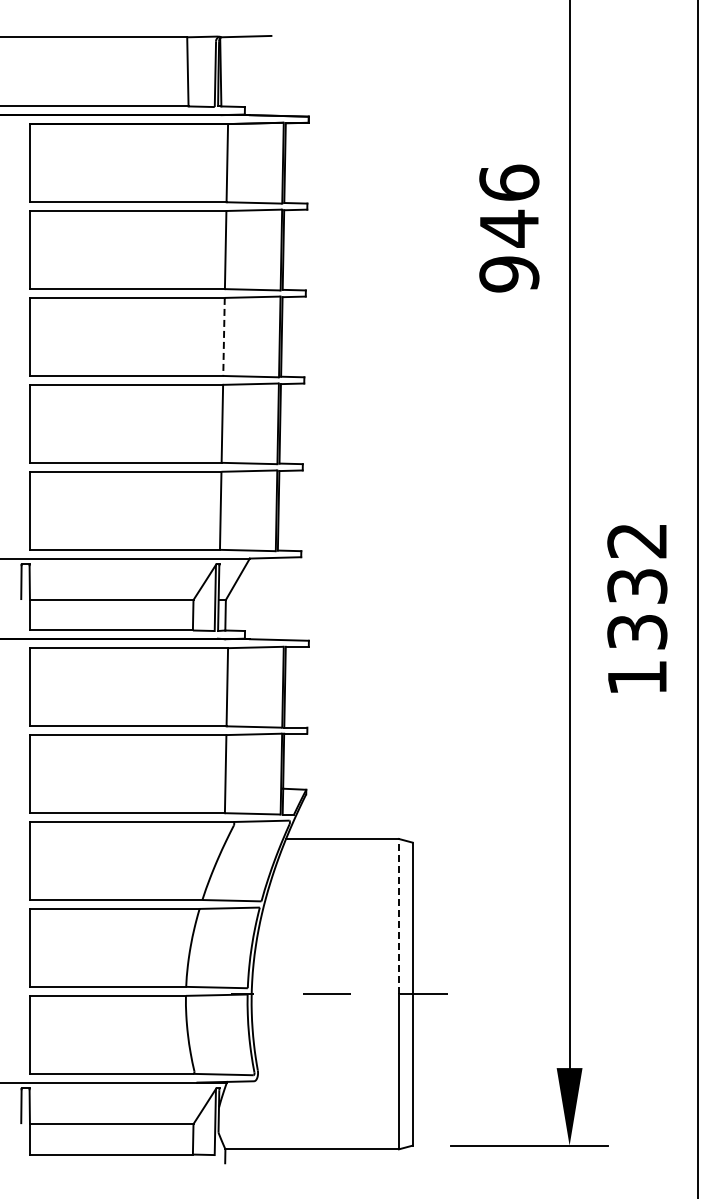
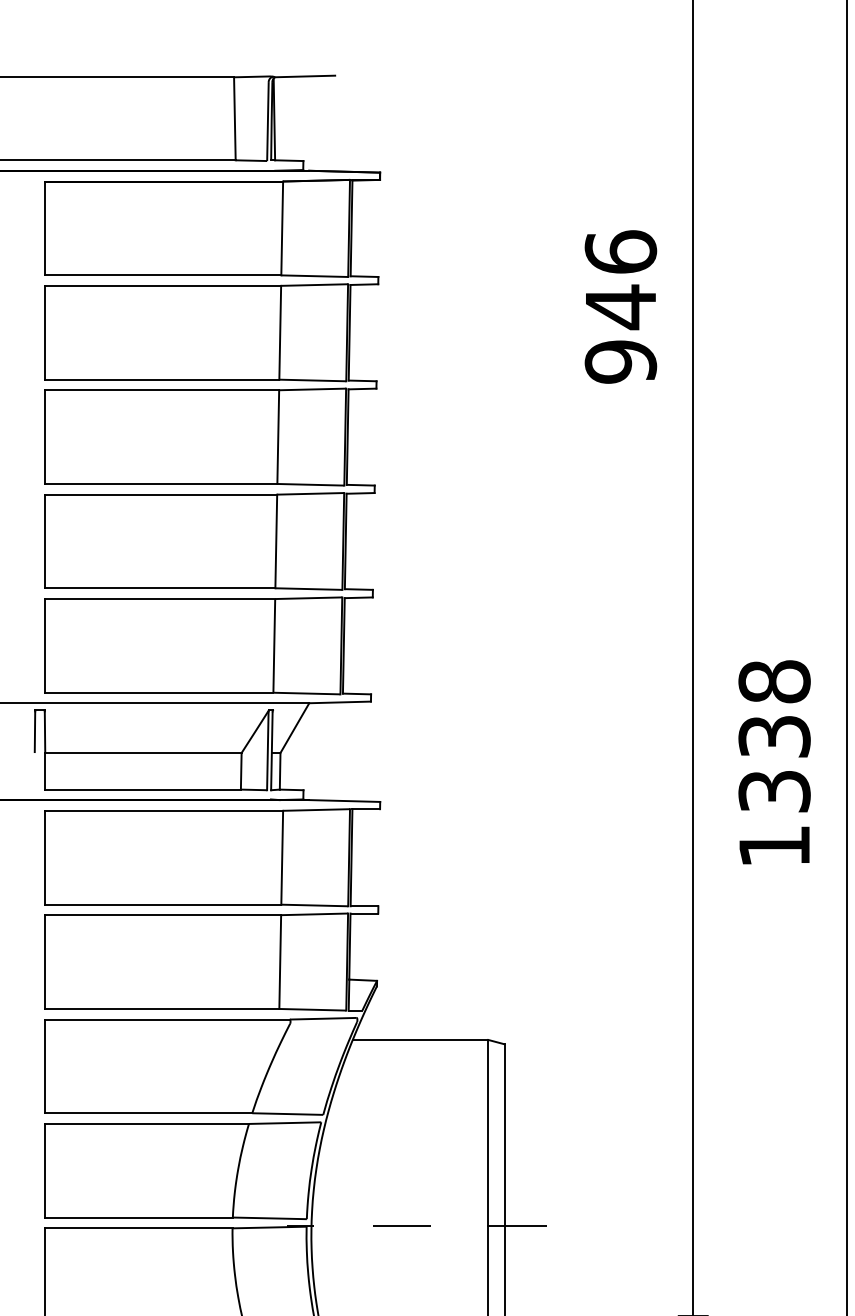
line: (224, 337) -> (278, 437), dashed -> solid
text: (637, 540) -> (774, 681), 1332 -> 1338
line: (398, 916) -> (487, 1133), dashed -> solid

